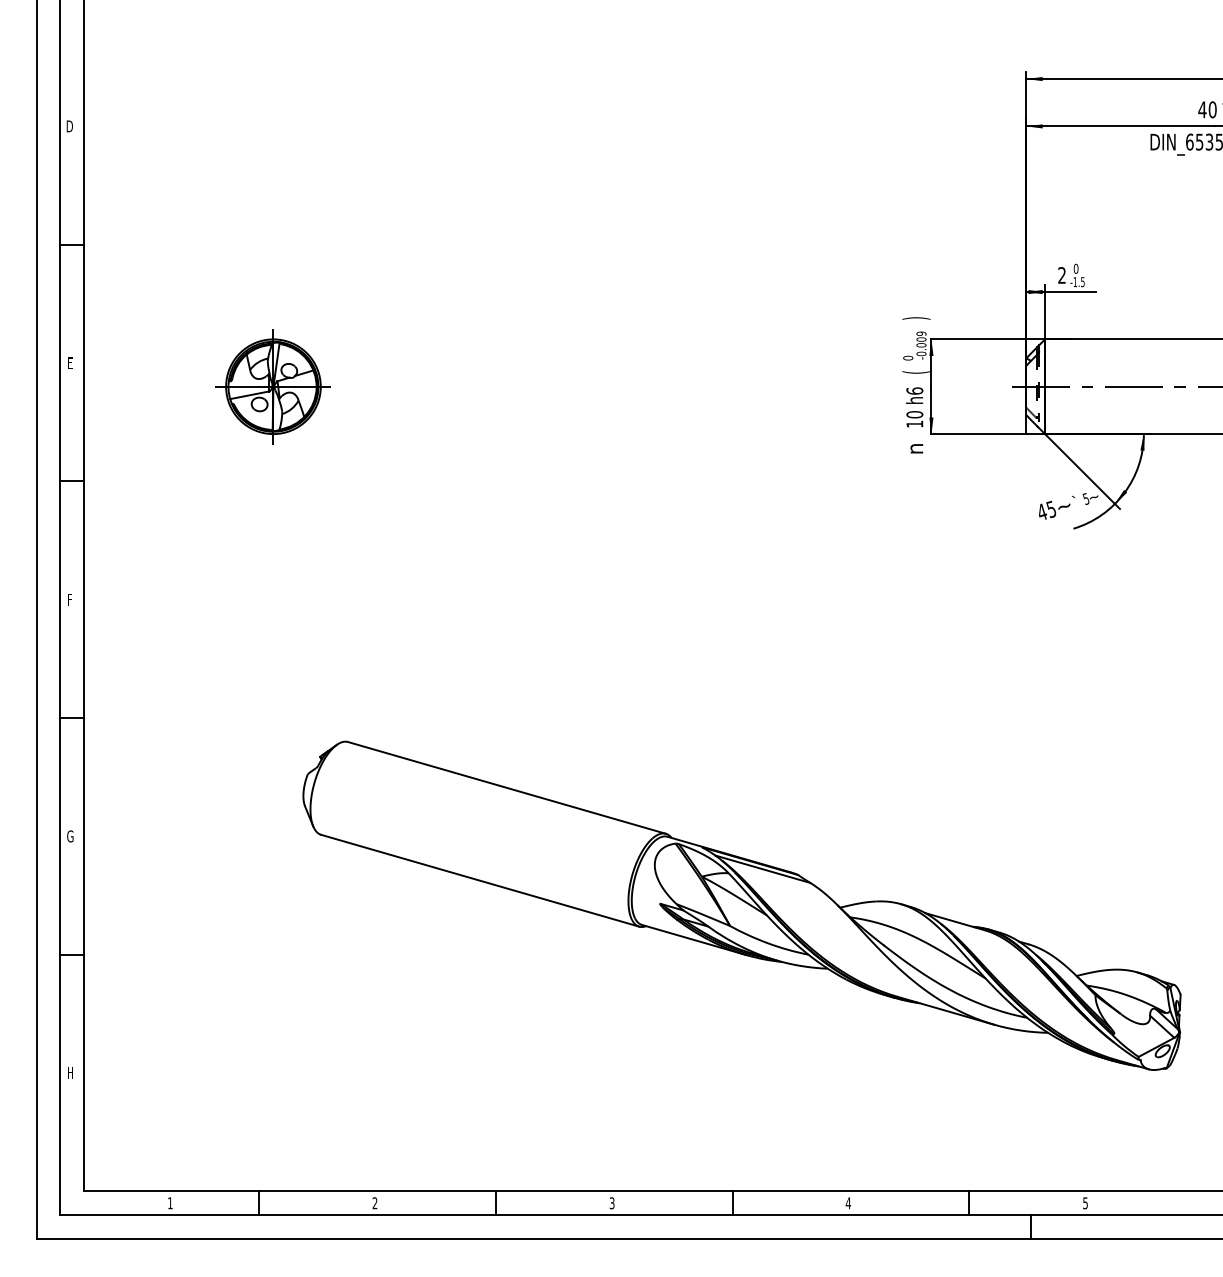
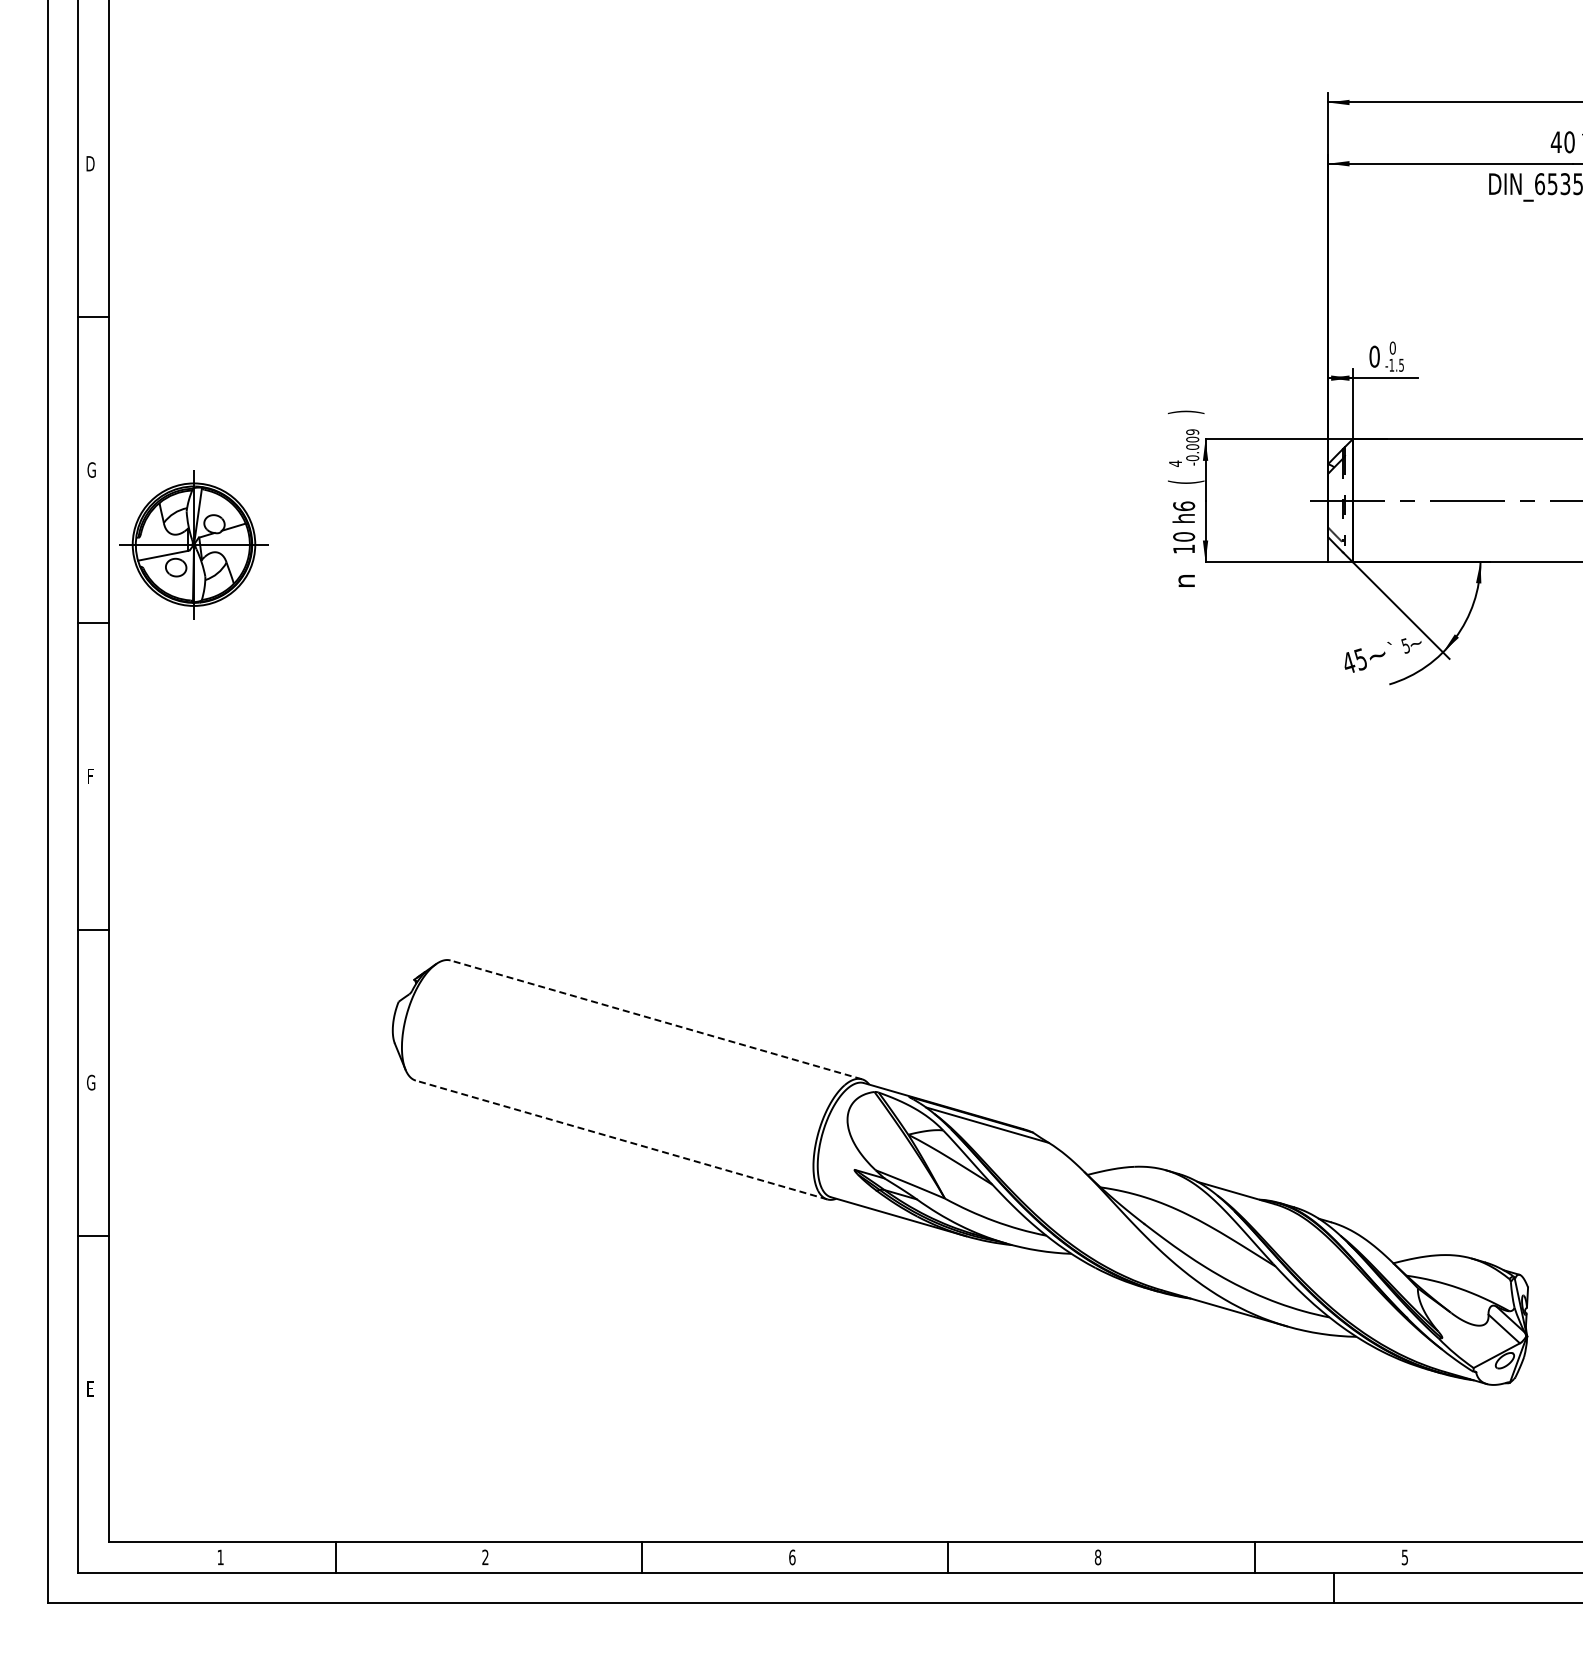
text: (1061, 275) -> (1374, 356), 2 -> 0
text: (908, 358) -> (1175, 463), 0 -> 4
text: (70, 362) -> (91, 469), E -> G
part: (273, 386) -> (193, 544), moved
line: (506, 787) -> (655, 1019), solid -> dashed
line: (480, 880) -> (621, 1139), solid -> dashed
text: (70, 1072) -> (91, 1388), H -> E
text: (612, 1203) -> (792, 1557), 3 -> 6
text: (847, 1203) -> (1097, 1557), 4 -> 8

